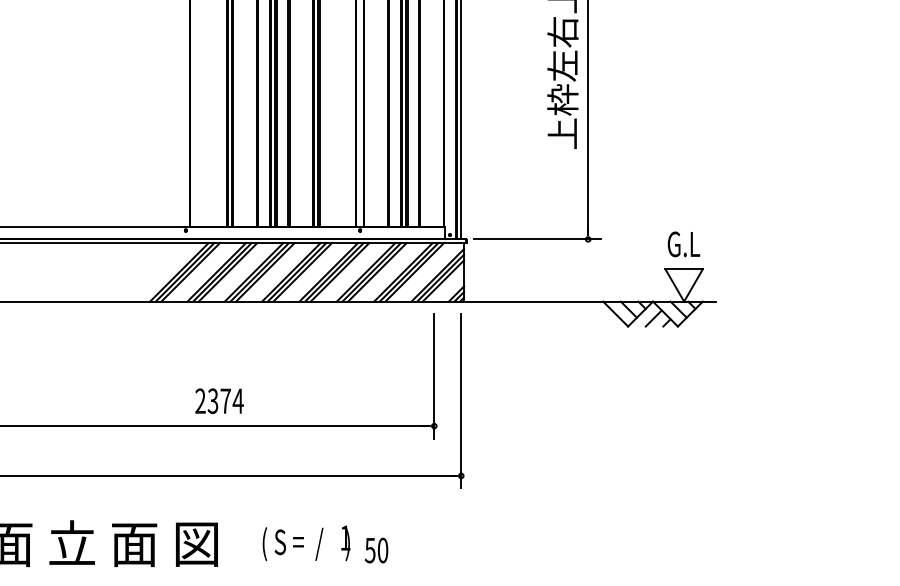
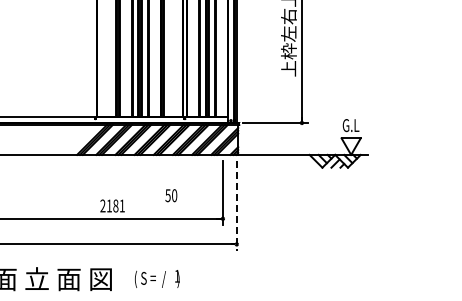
text: (224, 400) -> (115, 205), 2374 -> 2181
line: (460, 402) -> (236, 206), solid -> dashed
text: (376, 550) -> (171, 195), moved

